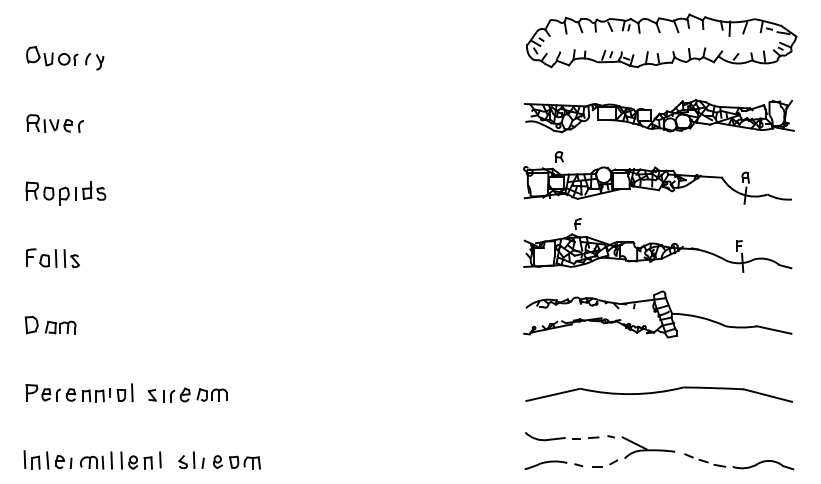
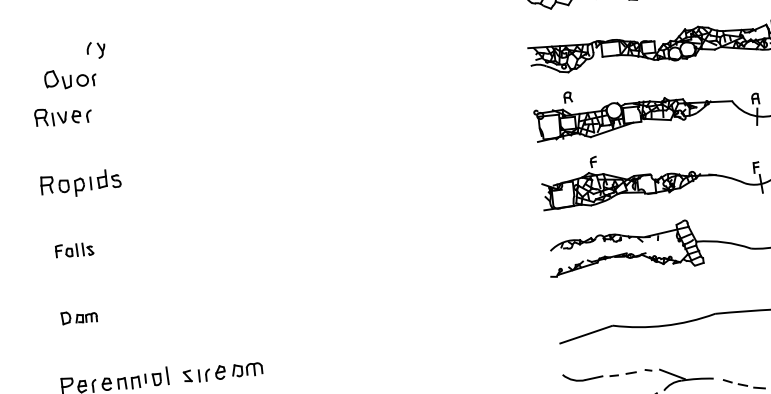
part: (52, 56) -> (70, 78), moved
part: (52, 258) -> (74, 250), size x0.7
part: (50, 325) -> (79, 317), size x0.7

